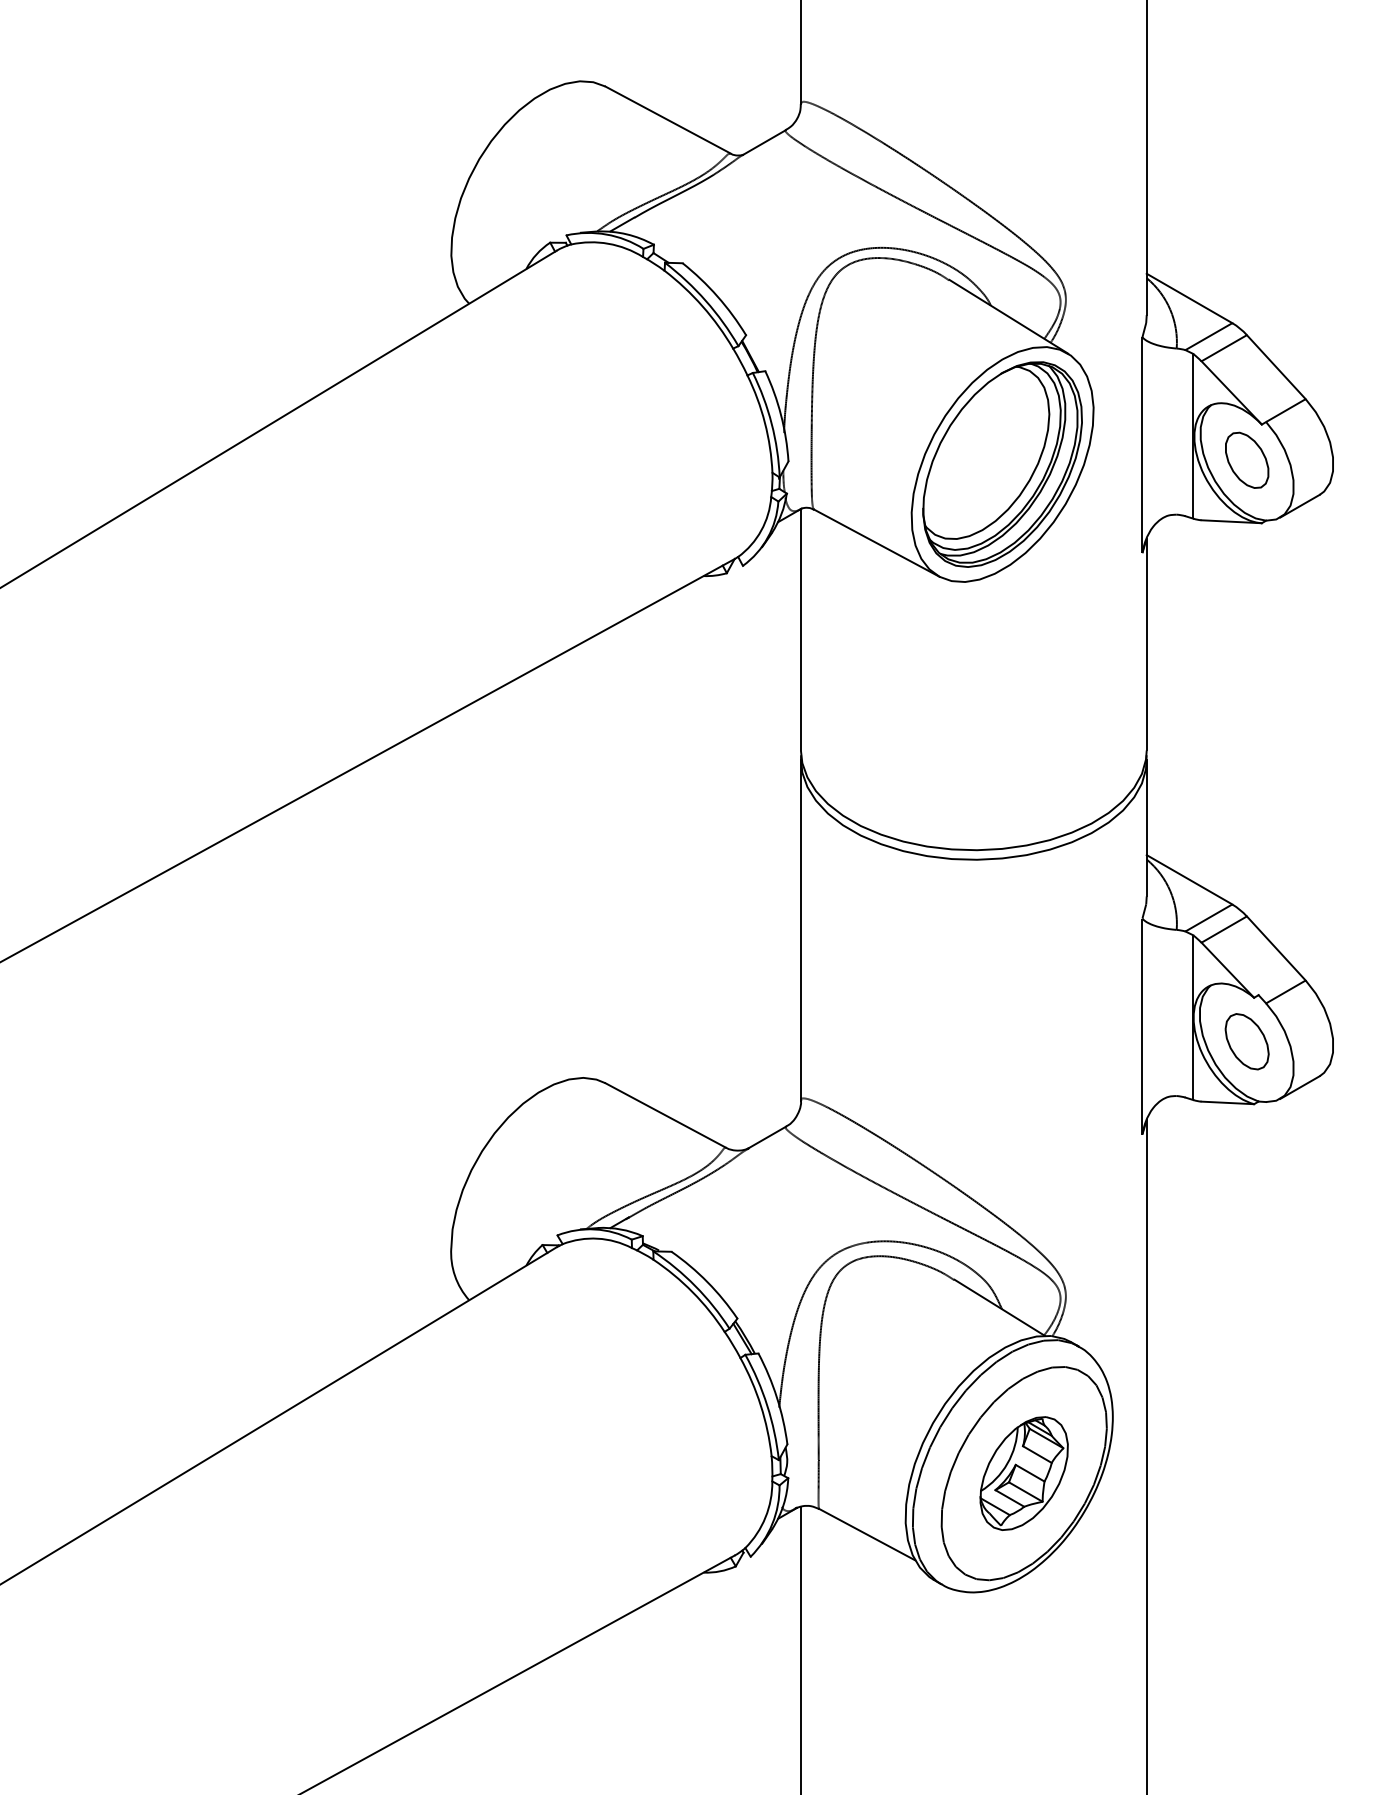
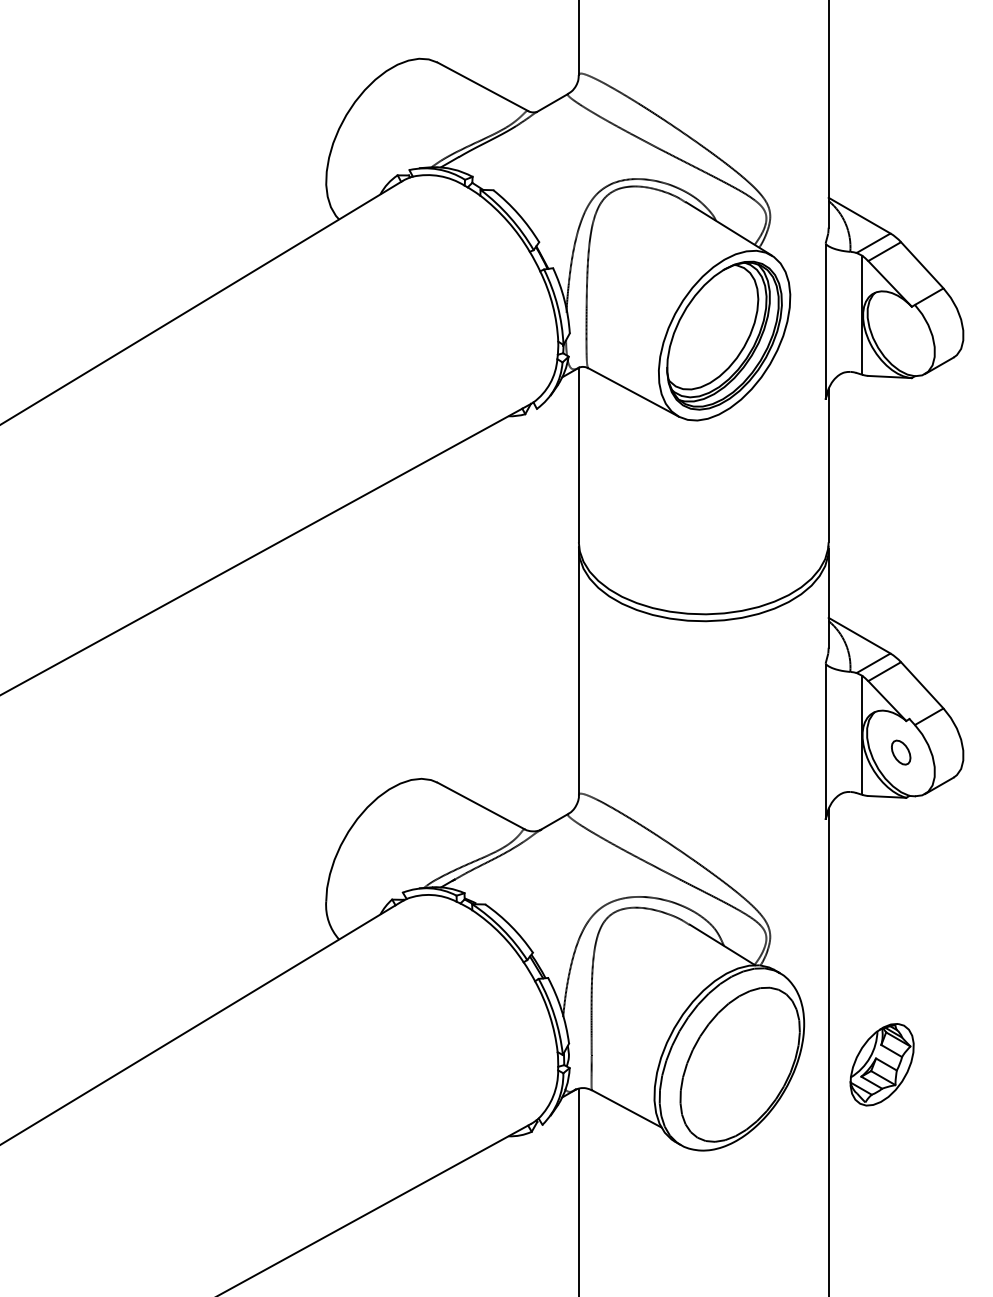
part: (1247, 460) -> (901, 332), removed
part: (1246, 1041) -> (900, 752), size x0.6
part: (1023, 1473) -> (881, 1064), moved

